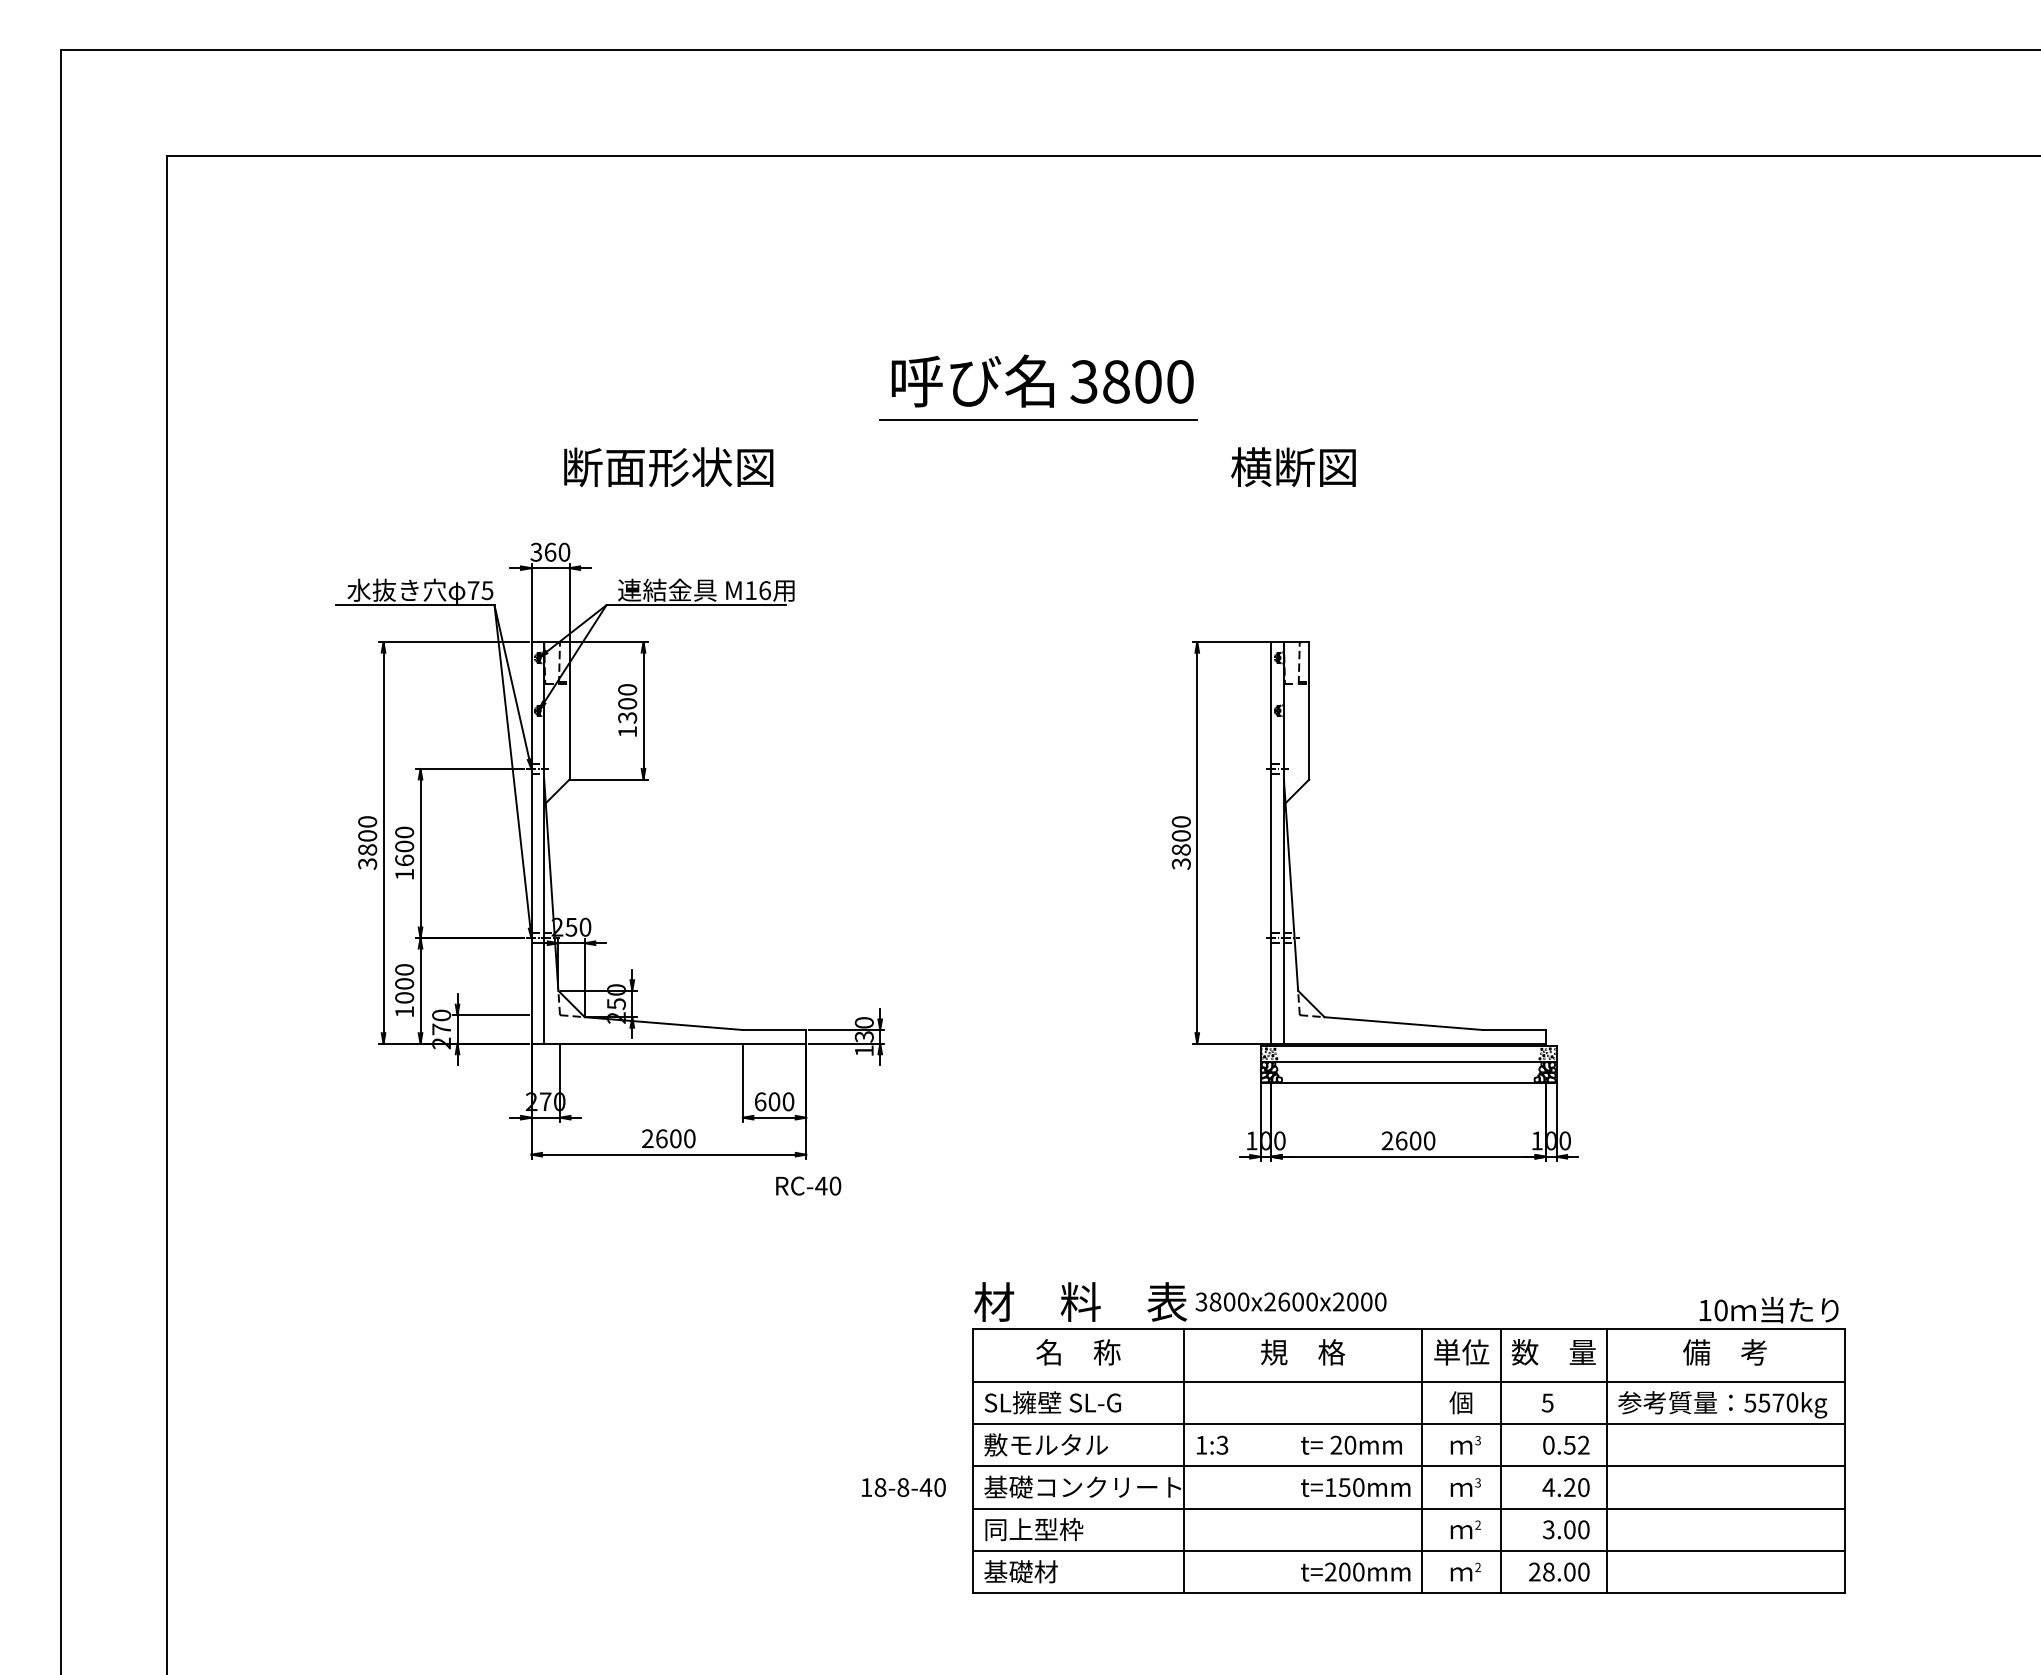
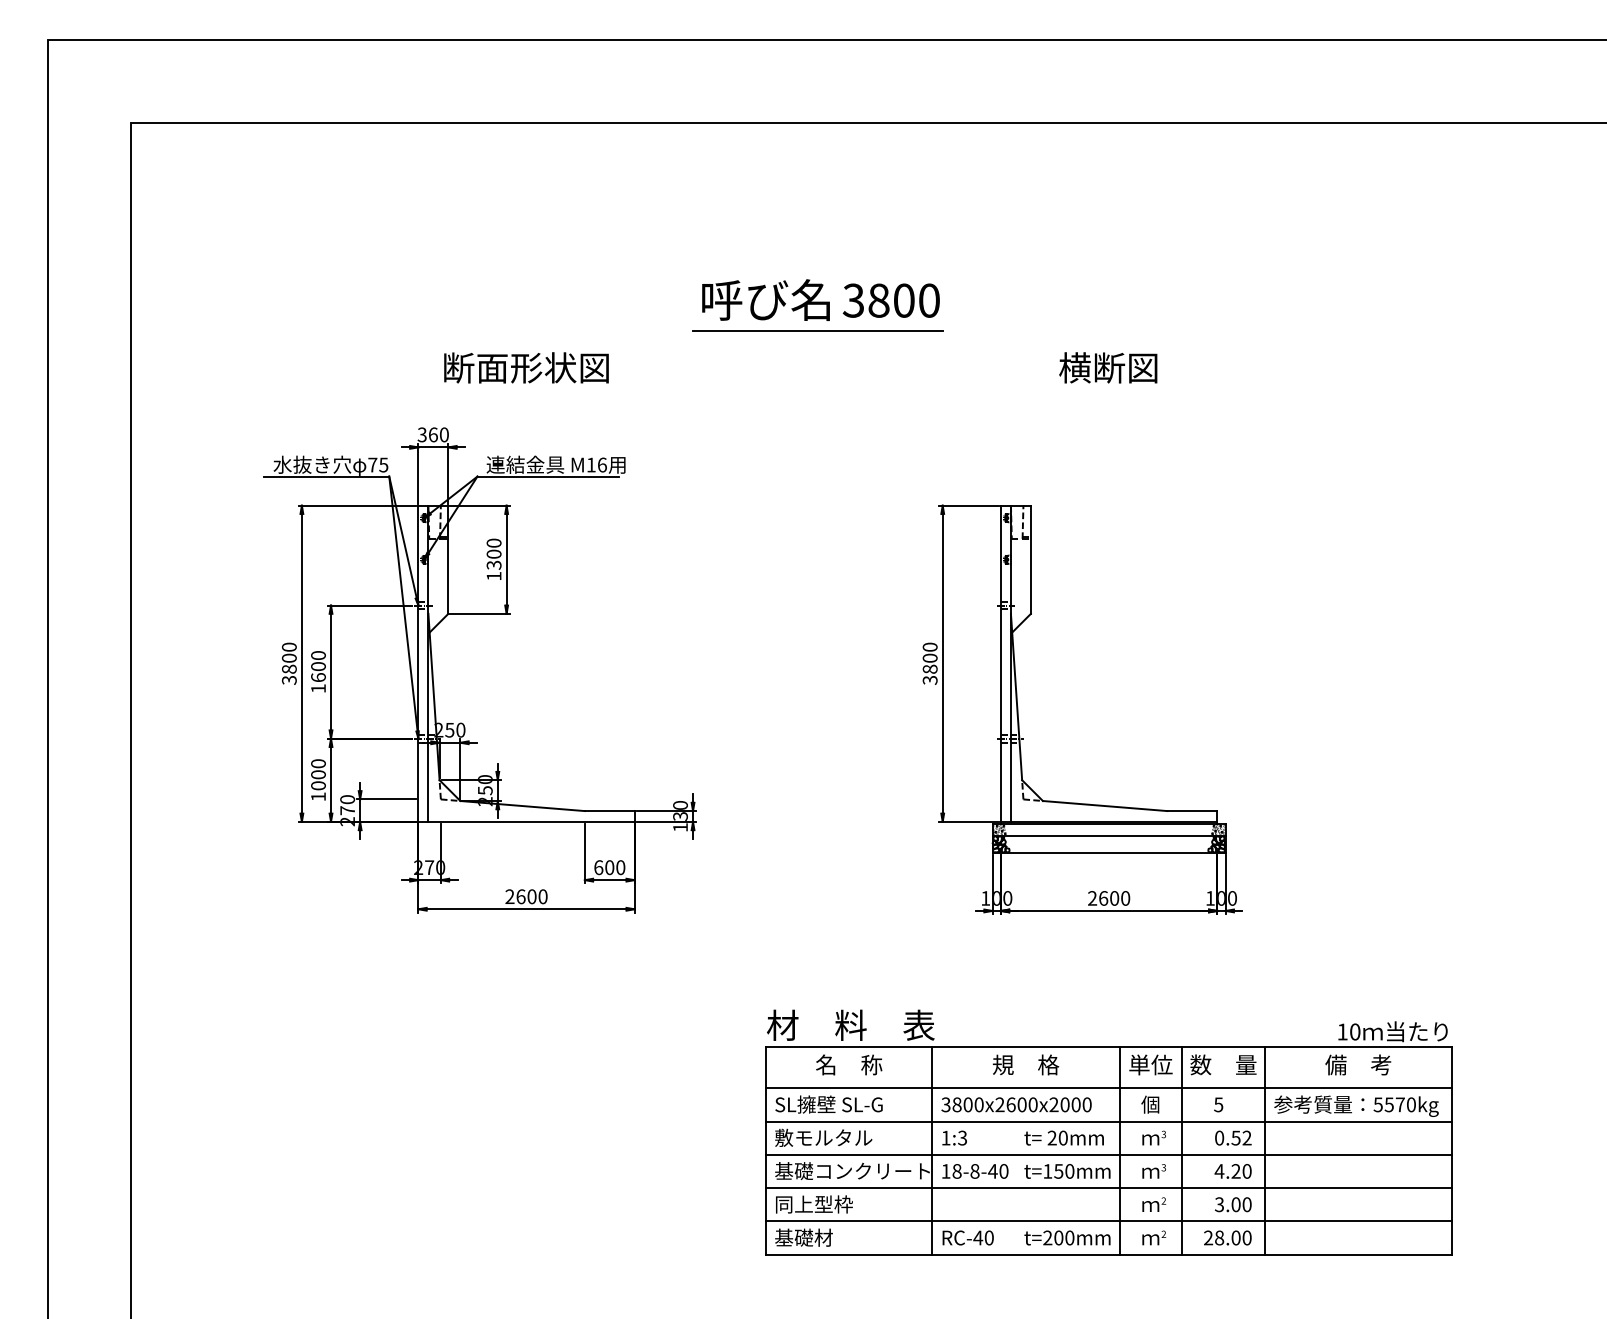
text: (1293, 467) -> (1108, 368), moved
text: (808, 1185) -> (968, 1237), moved
text: (1290, 1301) -> (1016, 1104), moved
text: (903, 1487) -> (975, 1171), moved

